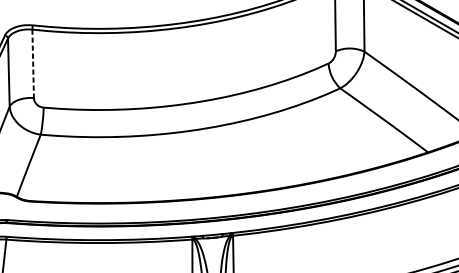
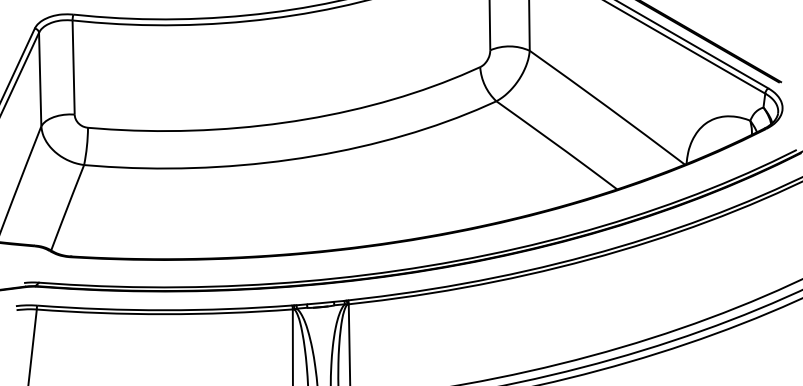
line: (33, 63) -> (73, 67), dashed -> solid

